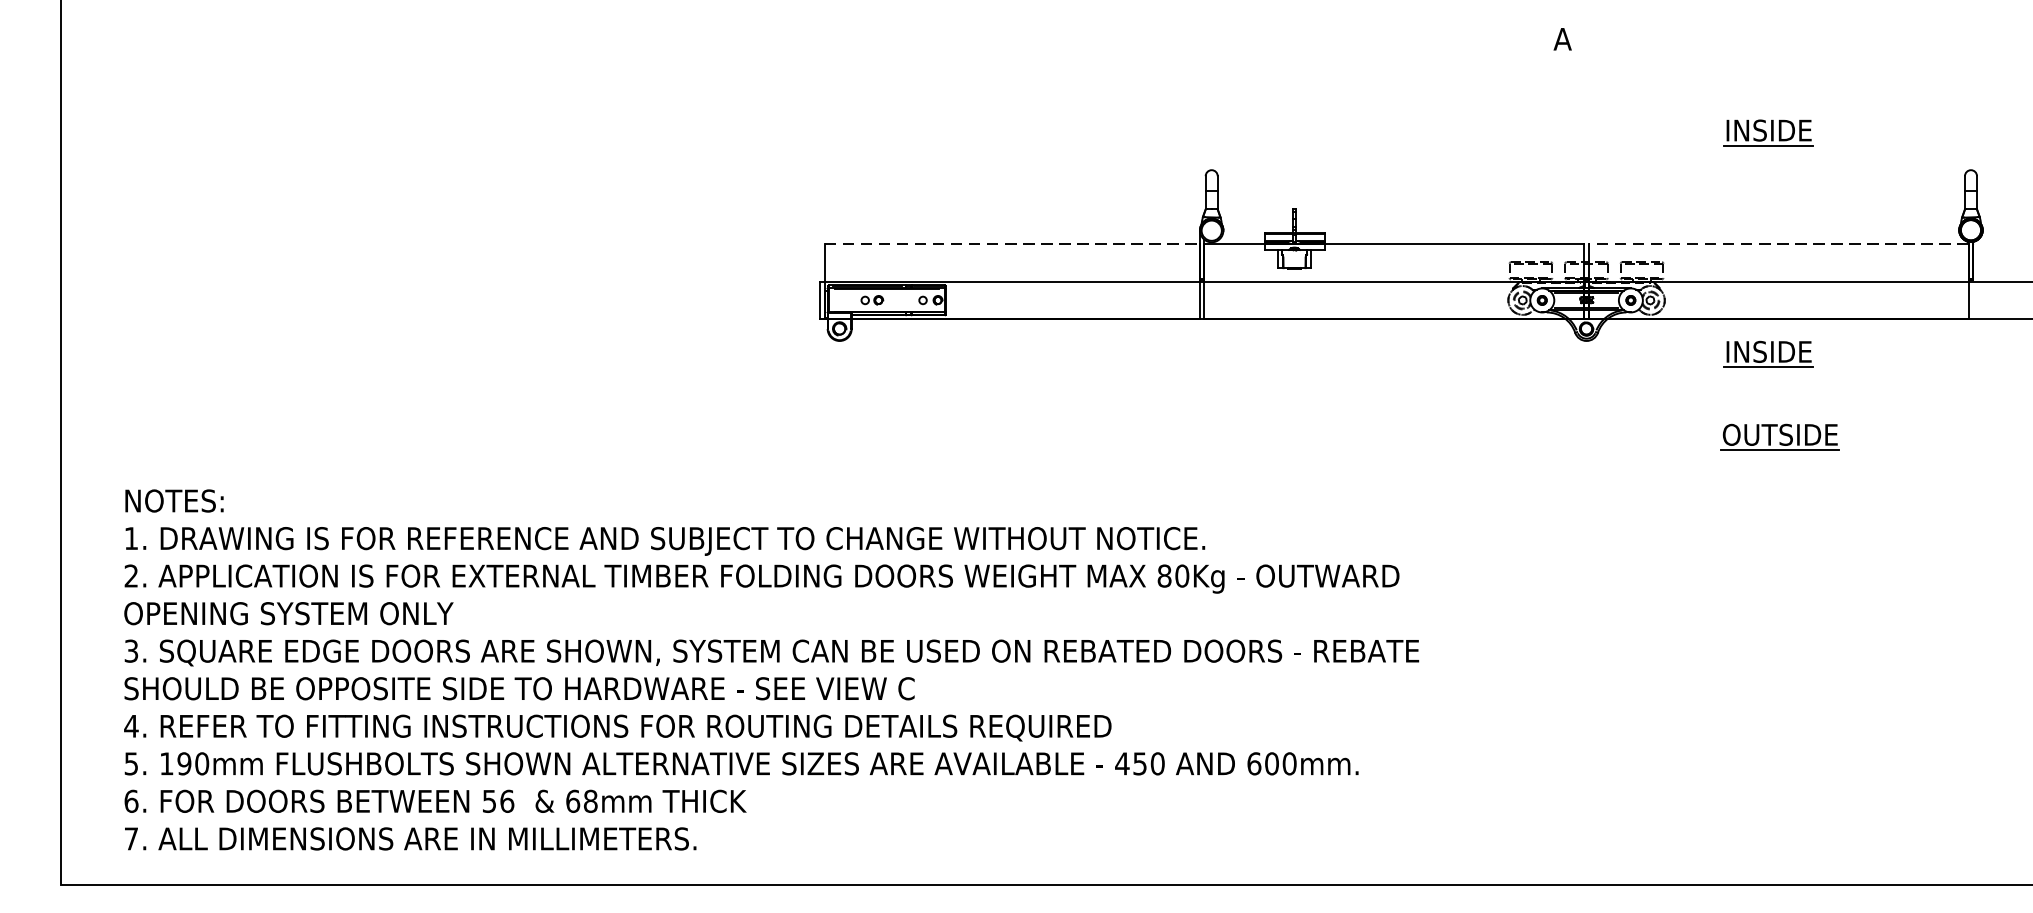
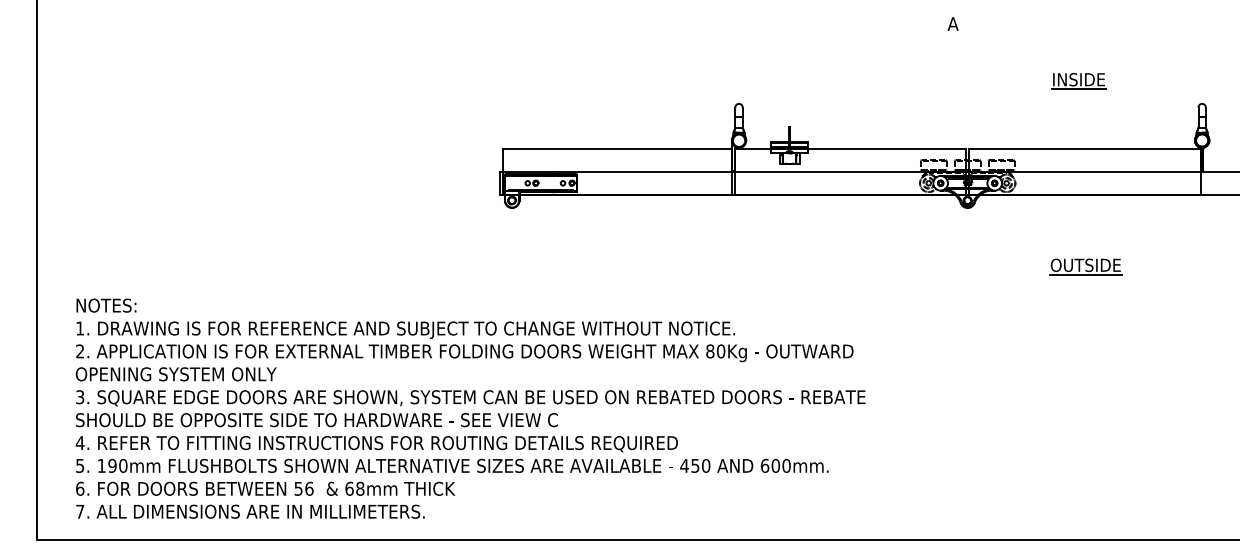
line: (1012, 243) -> (617, 148), dashed -> solid
line: (1778, 243) -> (1084, 148), dashed -> solid
part: (1768, 354) -> (1078, 216), removed

